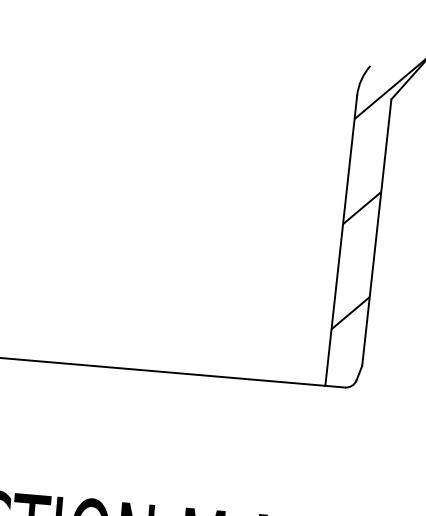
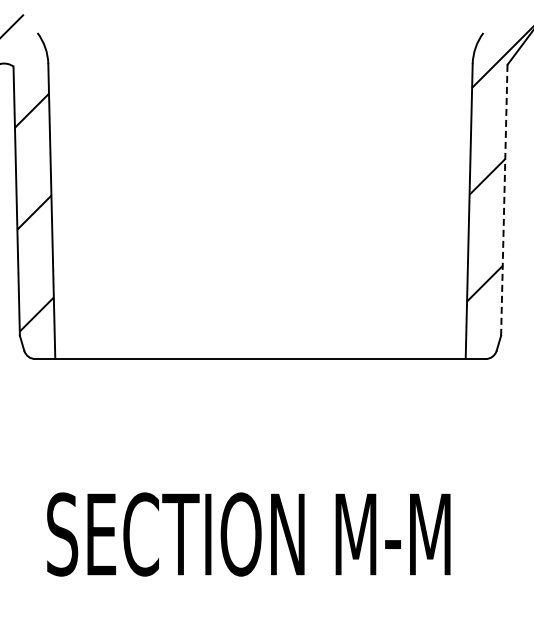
line: (376, 232) -> (504, 200), solid -> dashed

